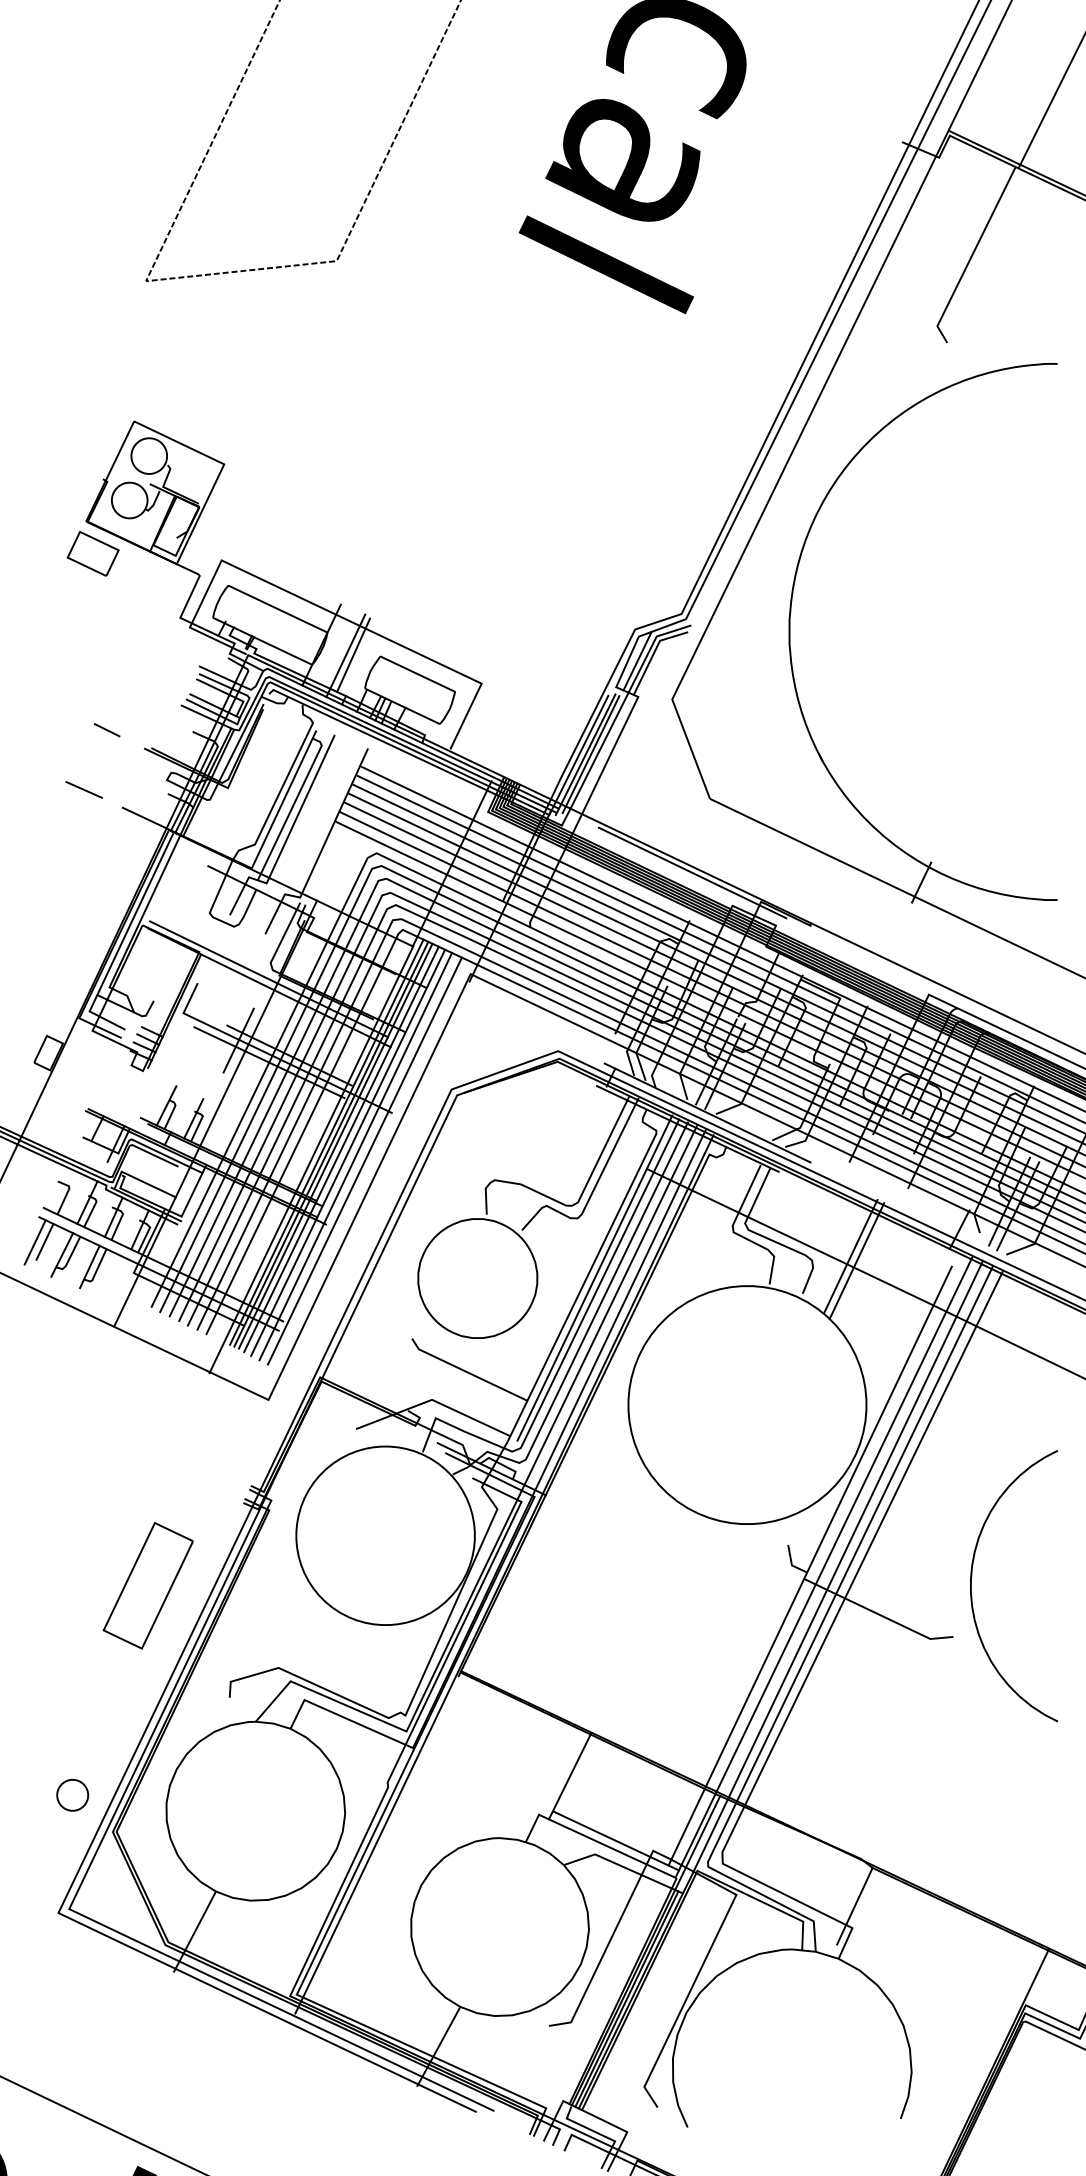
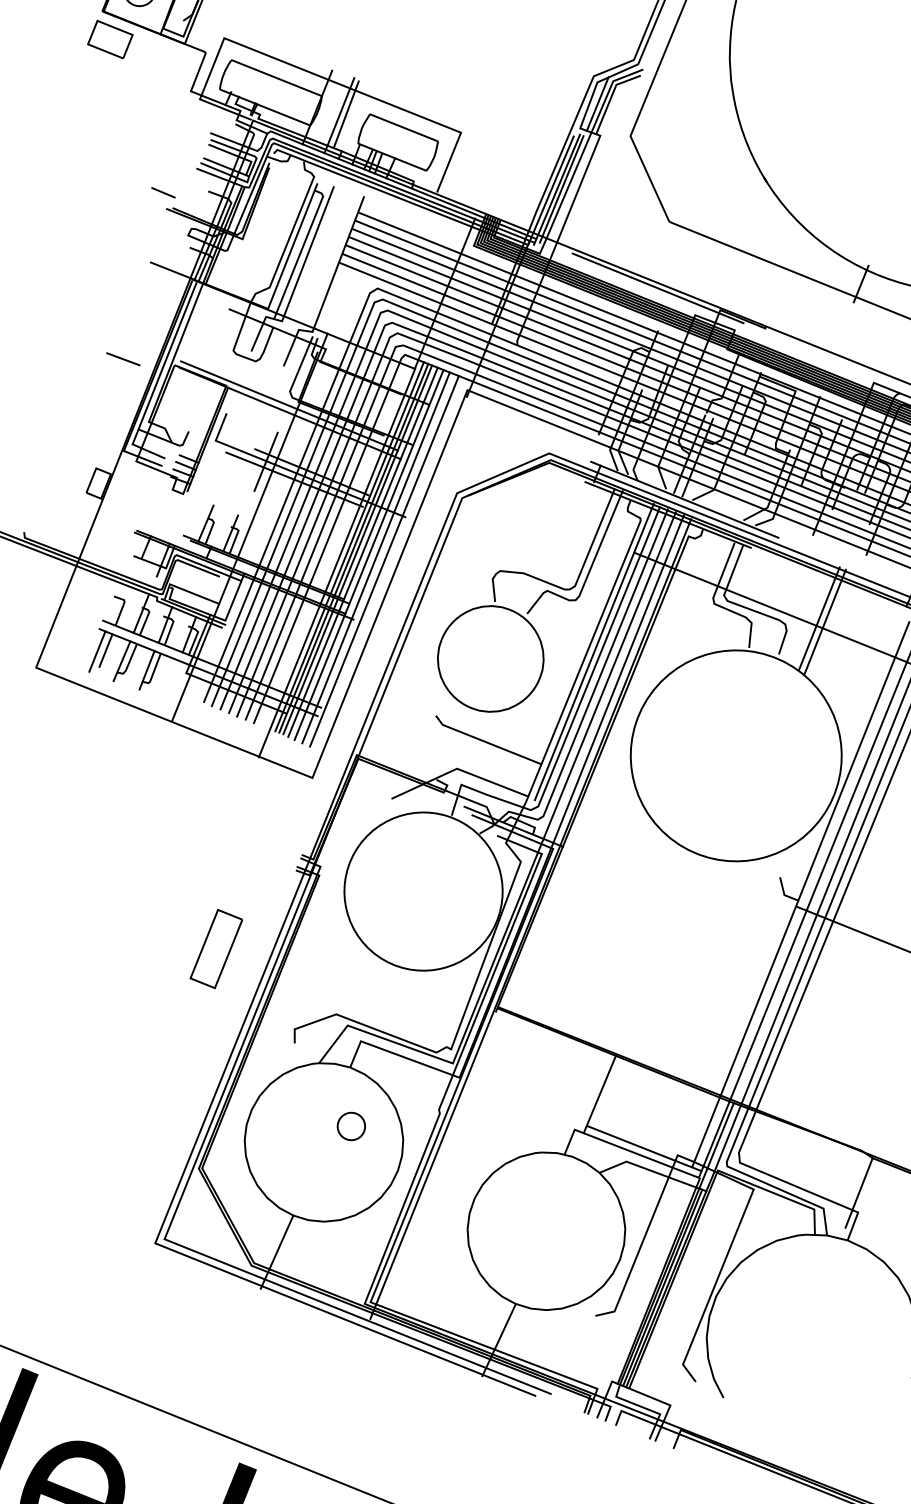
line: (106, 730) -> (162, 193), moved
line: (83, 789) -> (122, 358), moved
part: (147, 1585) -> (215, 948), size x0.7
part: (72, 1795) -> (351, 1126), moved

